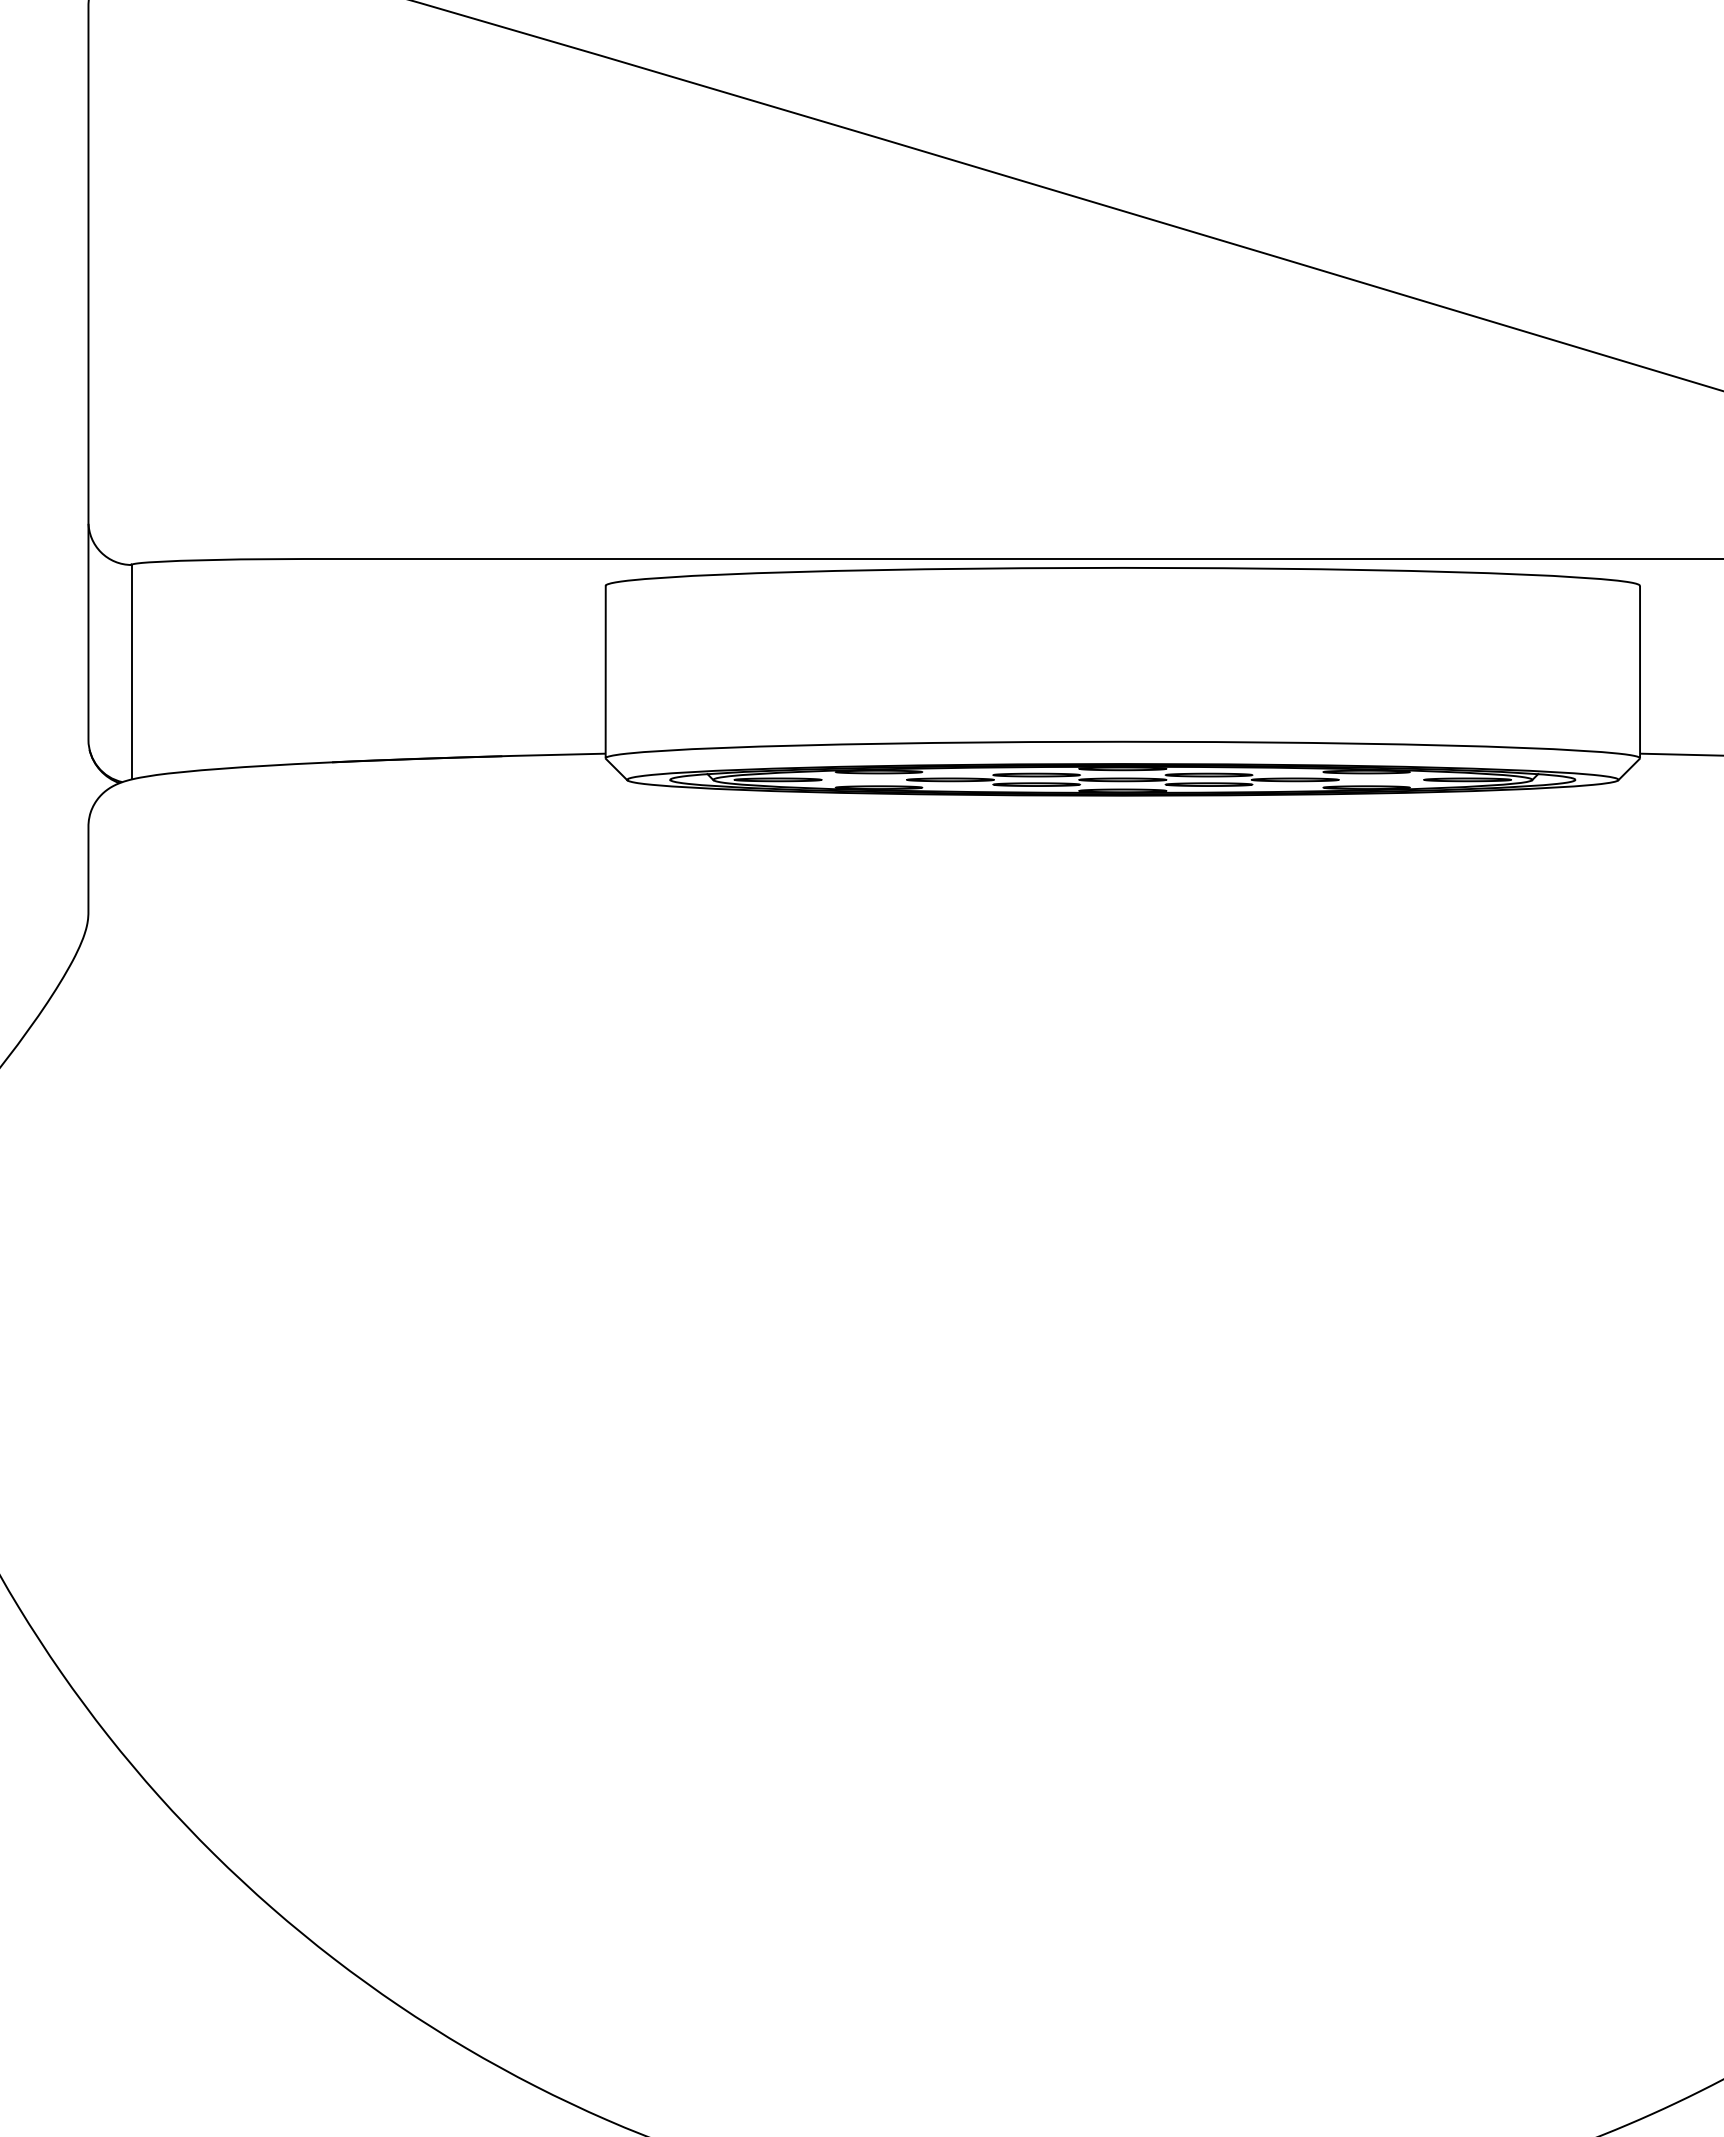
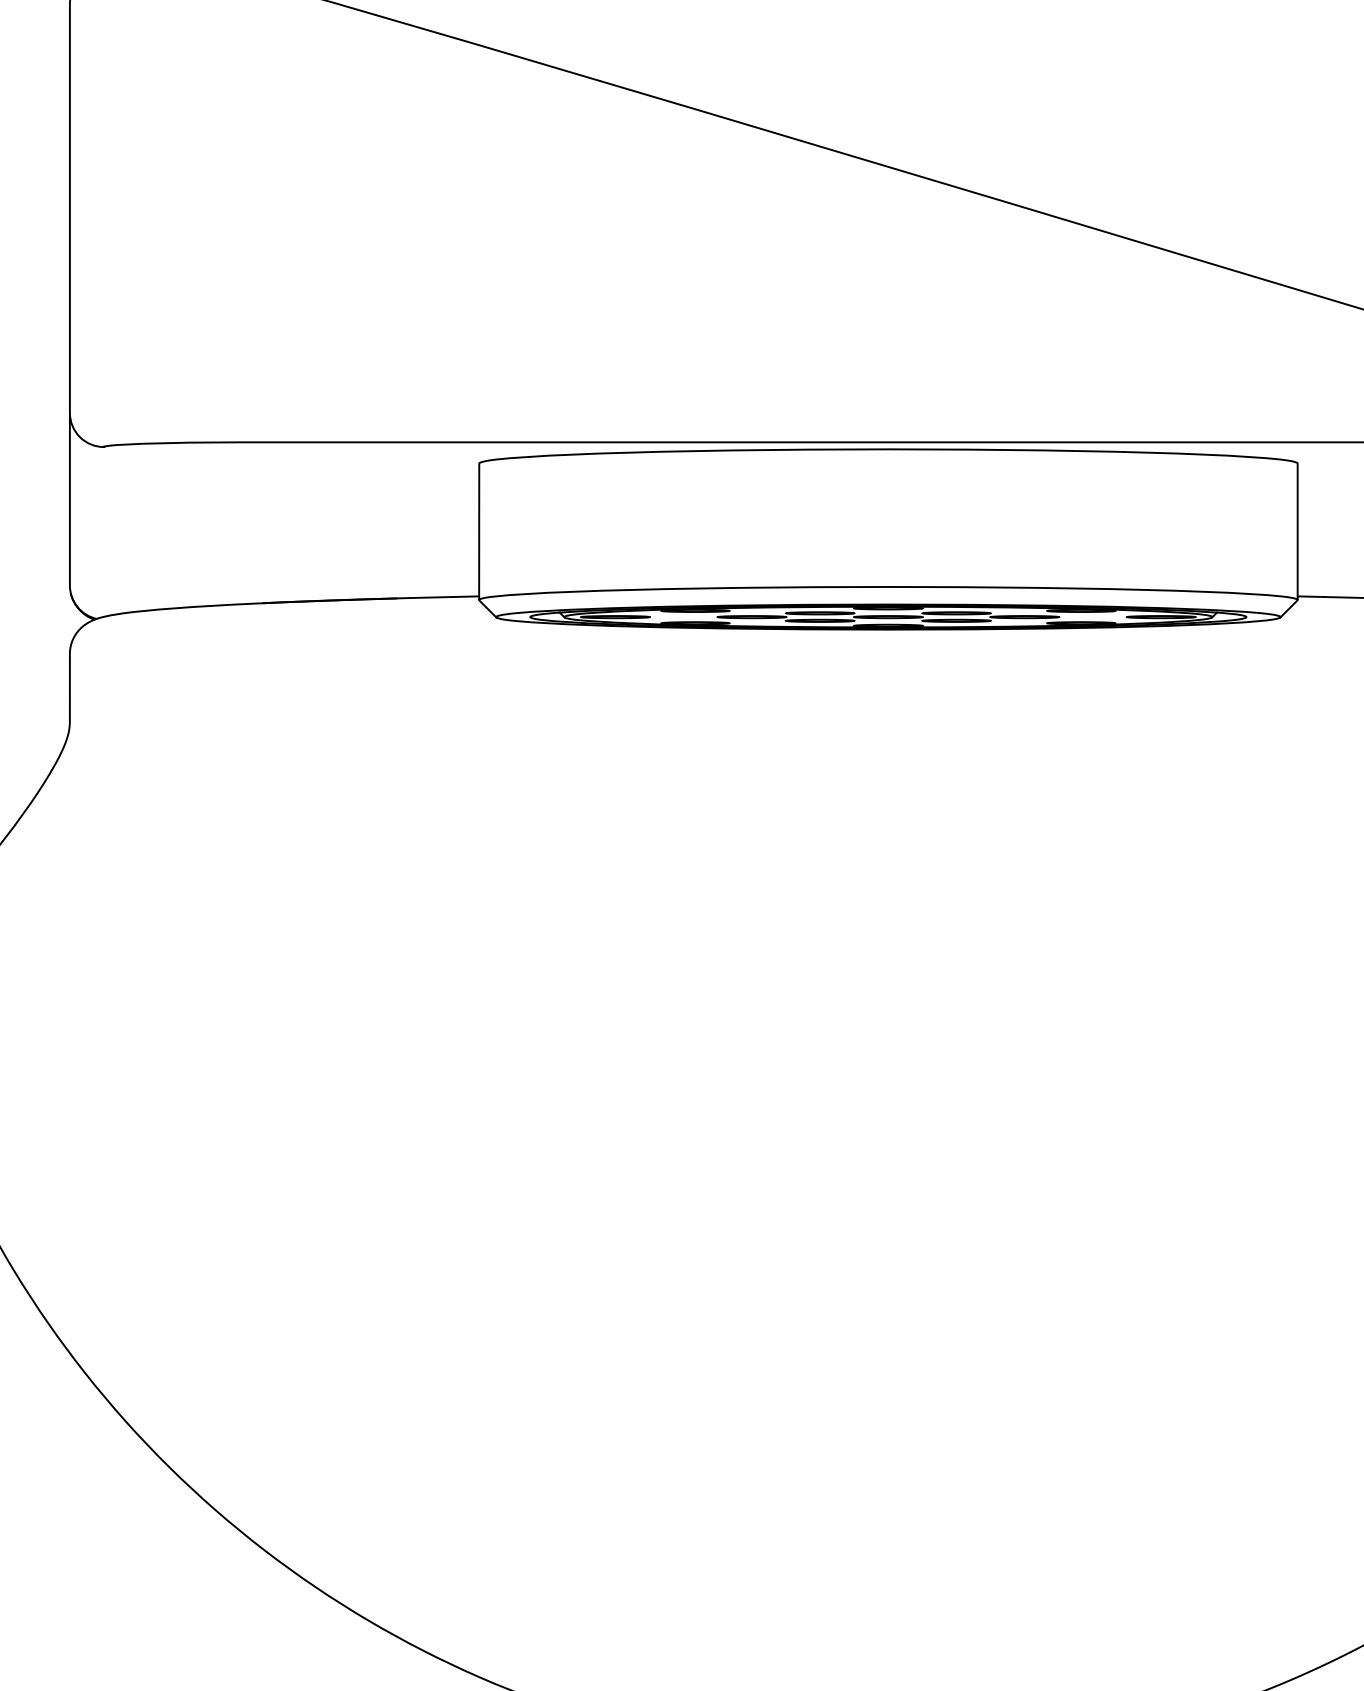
line: (131, 671) -> (103, 531), removed

